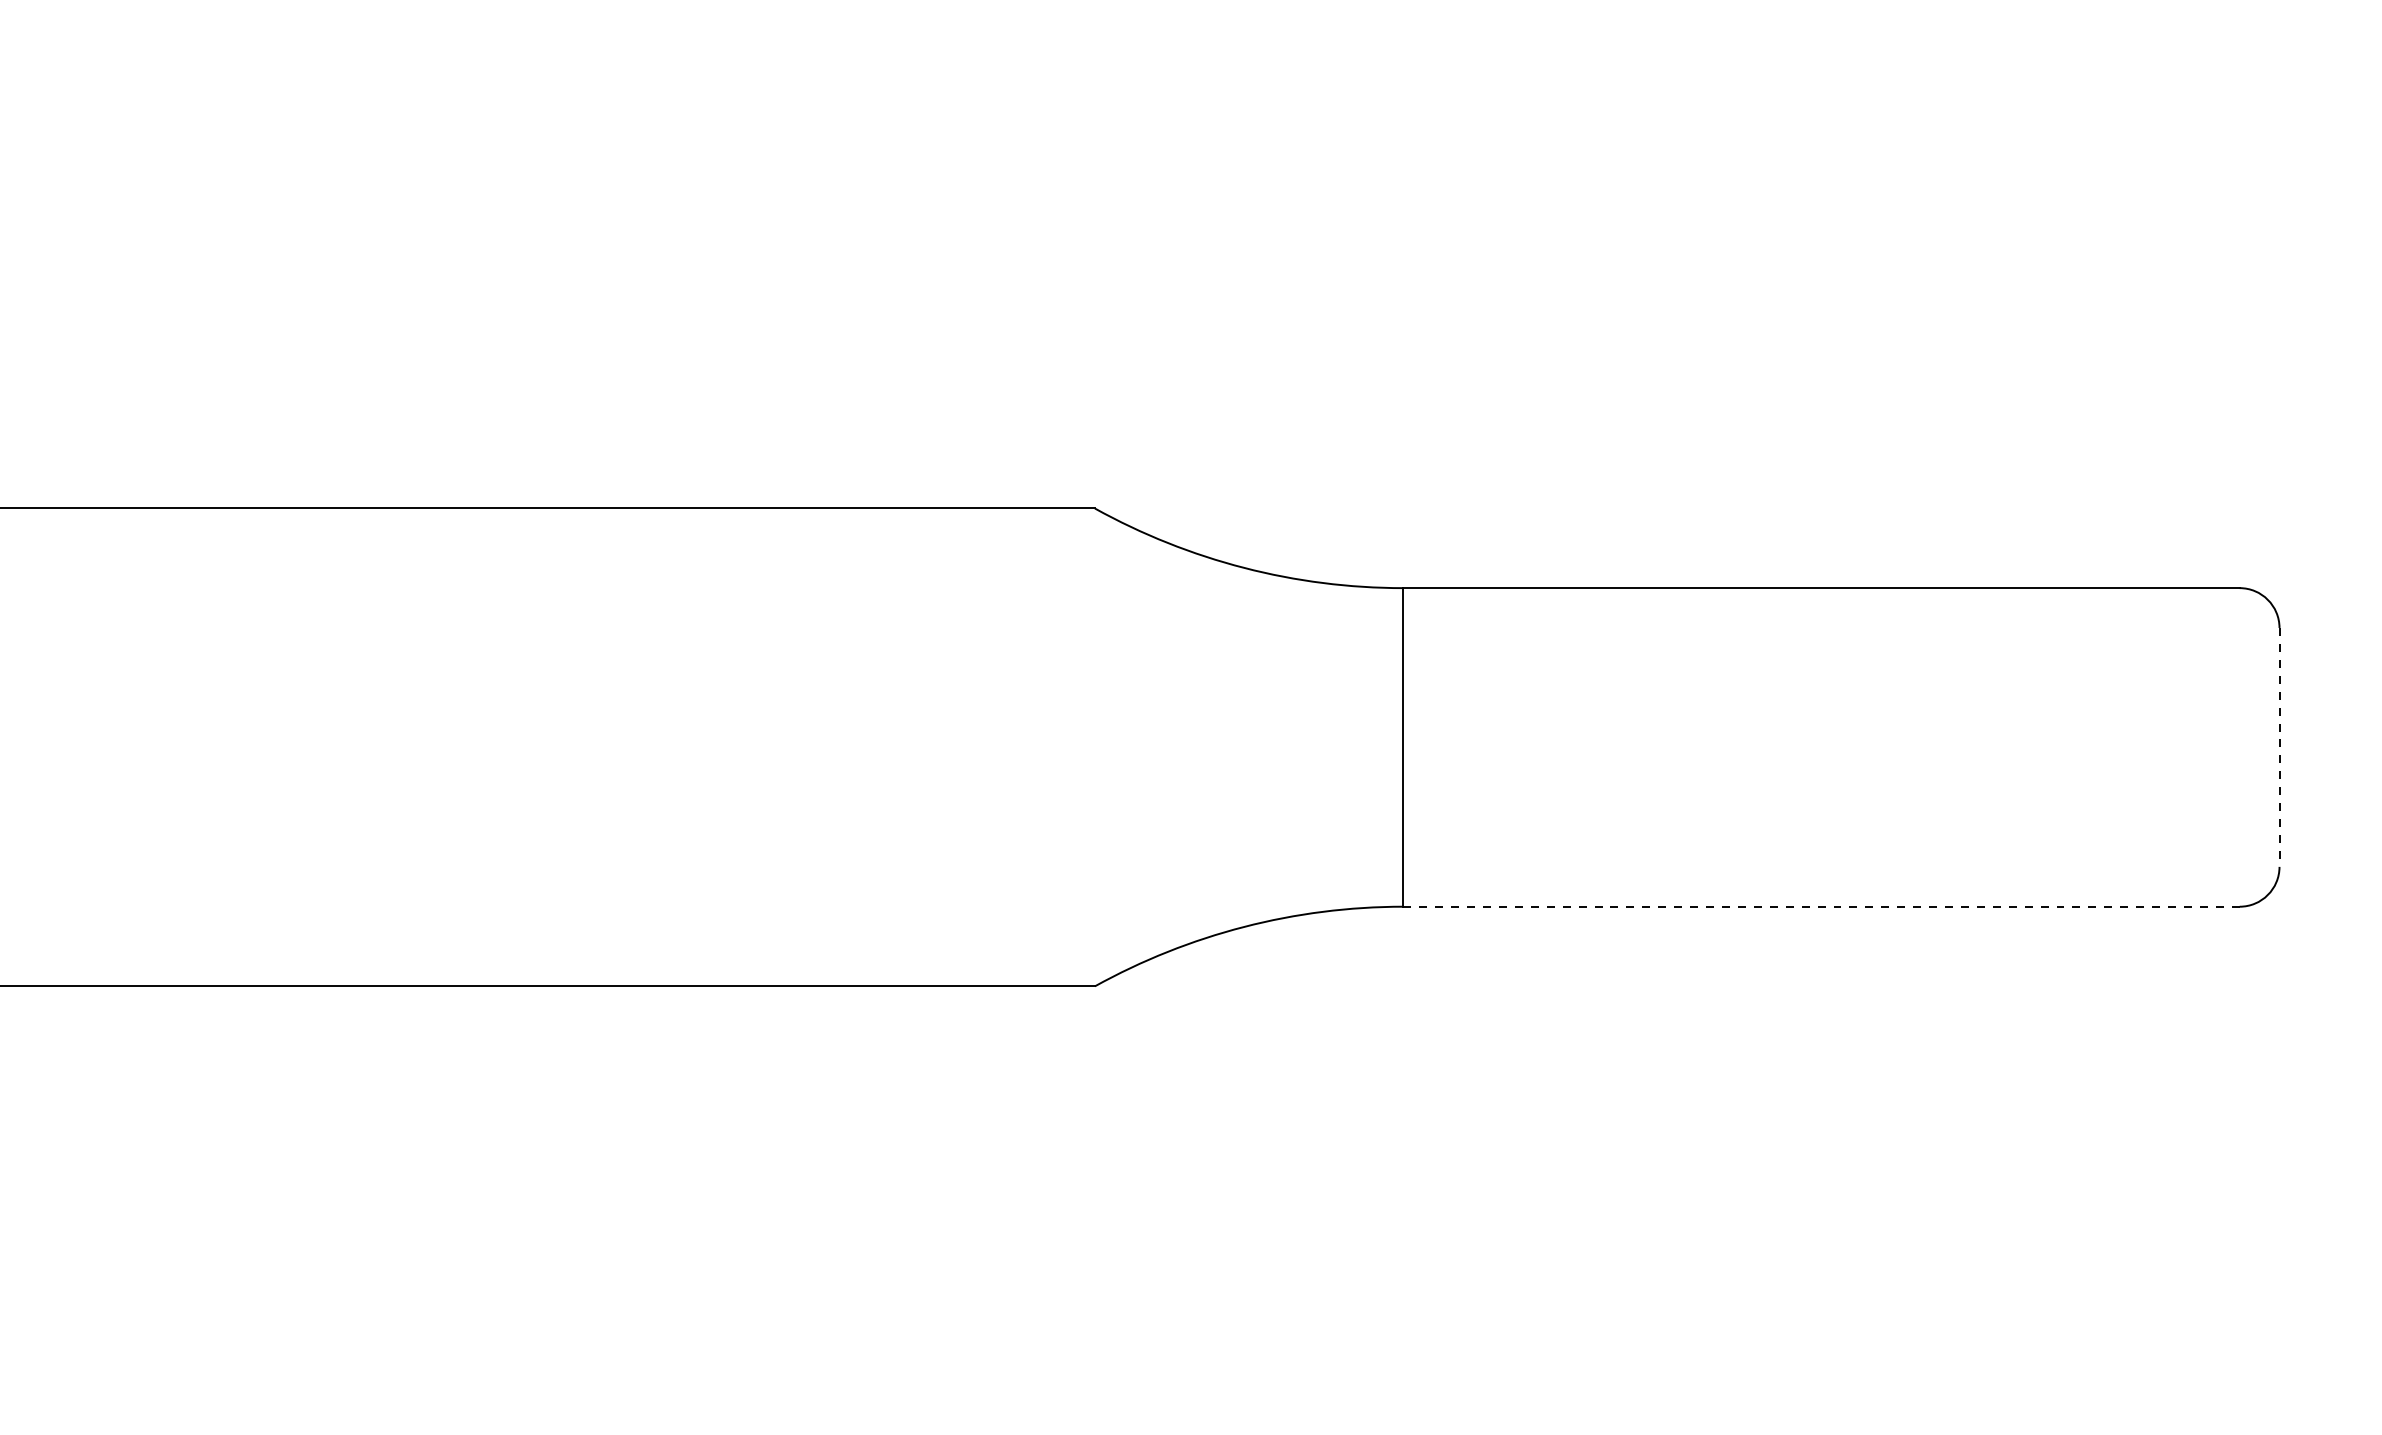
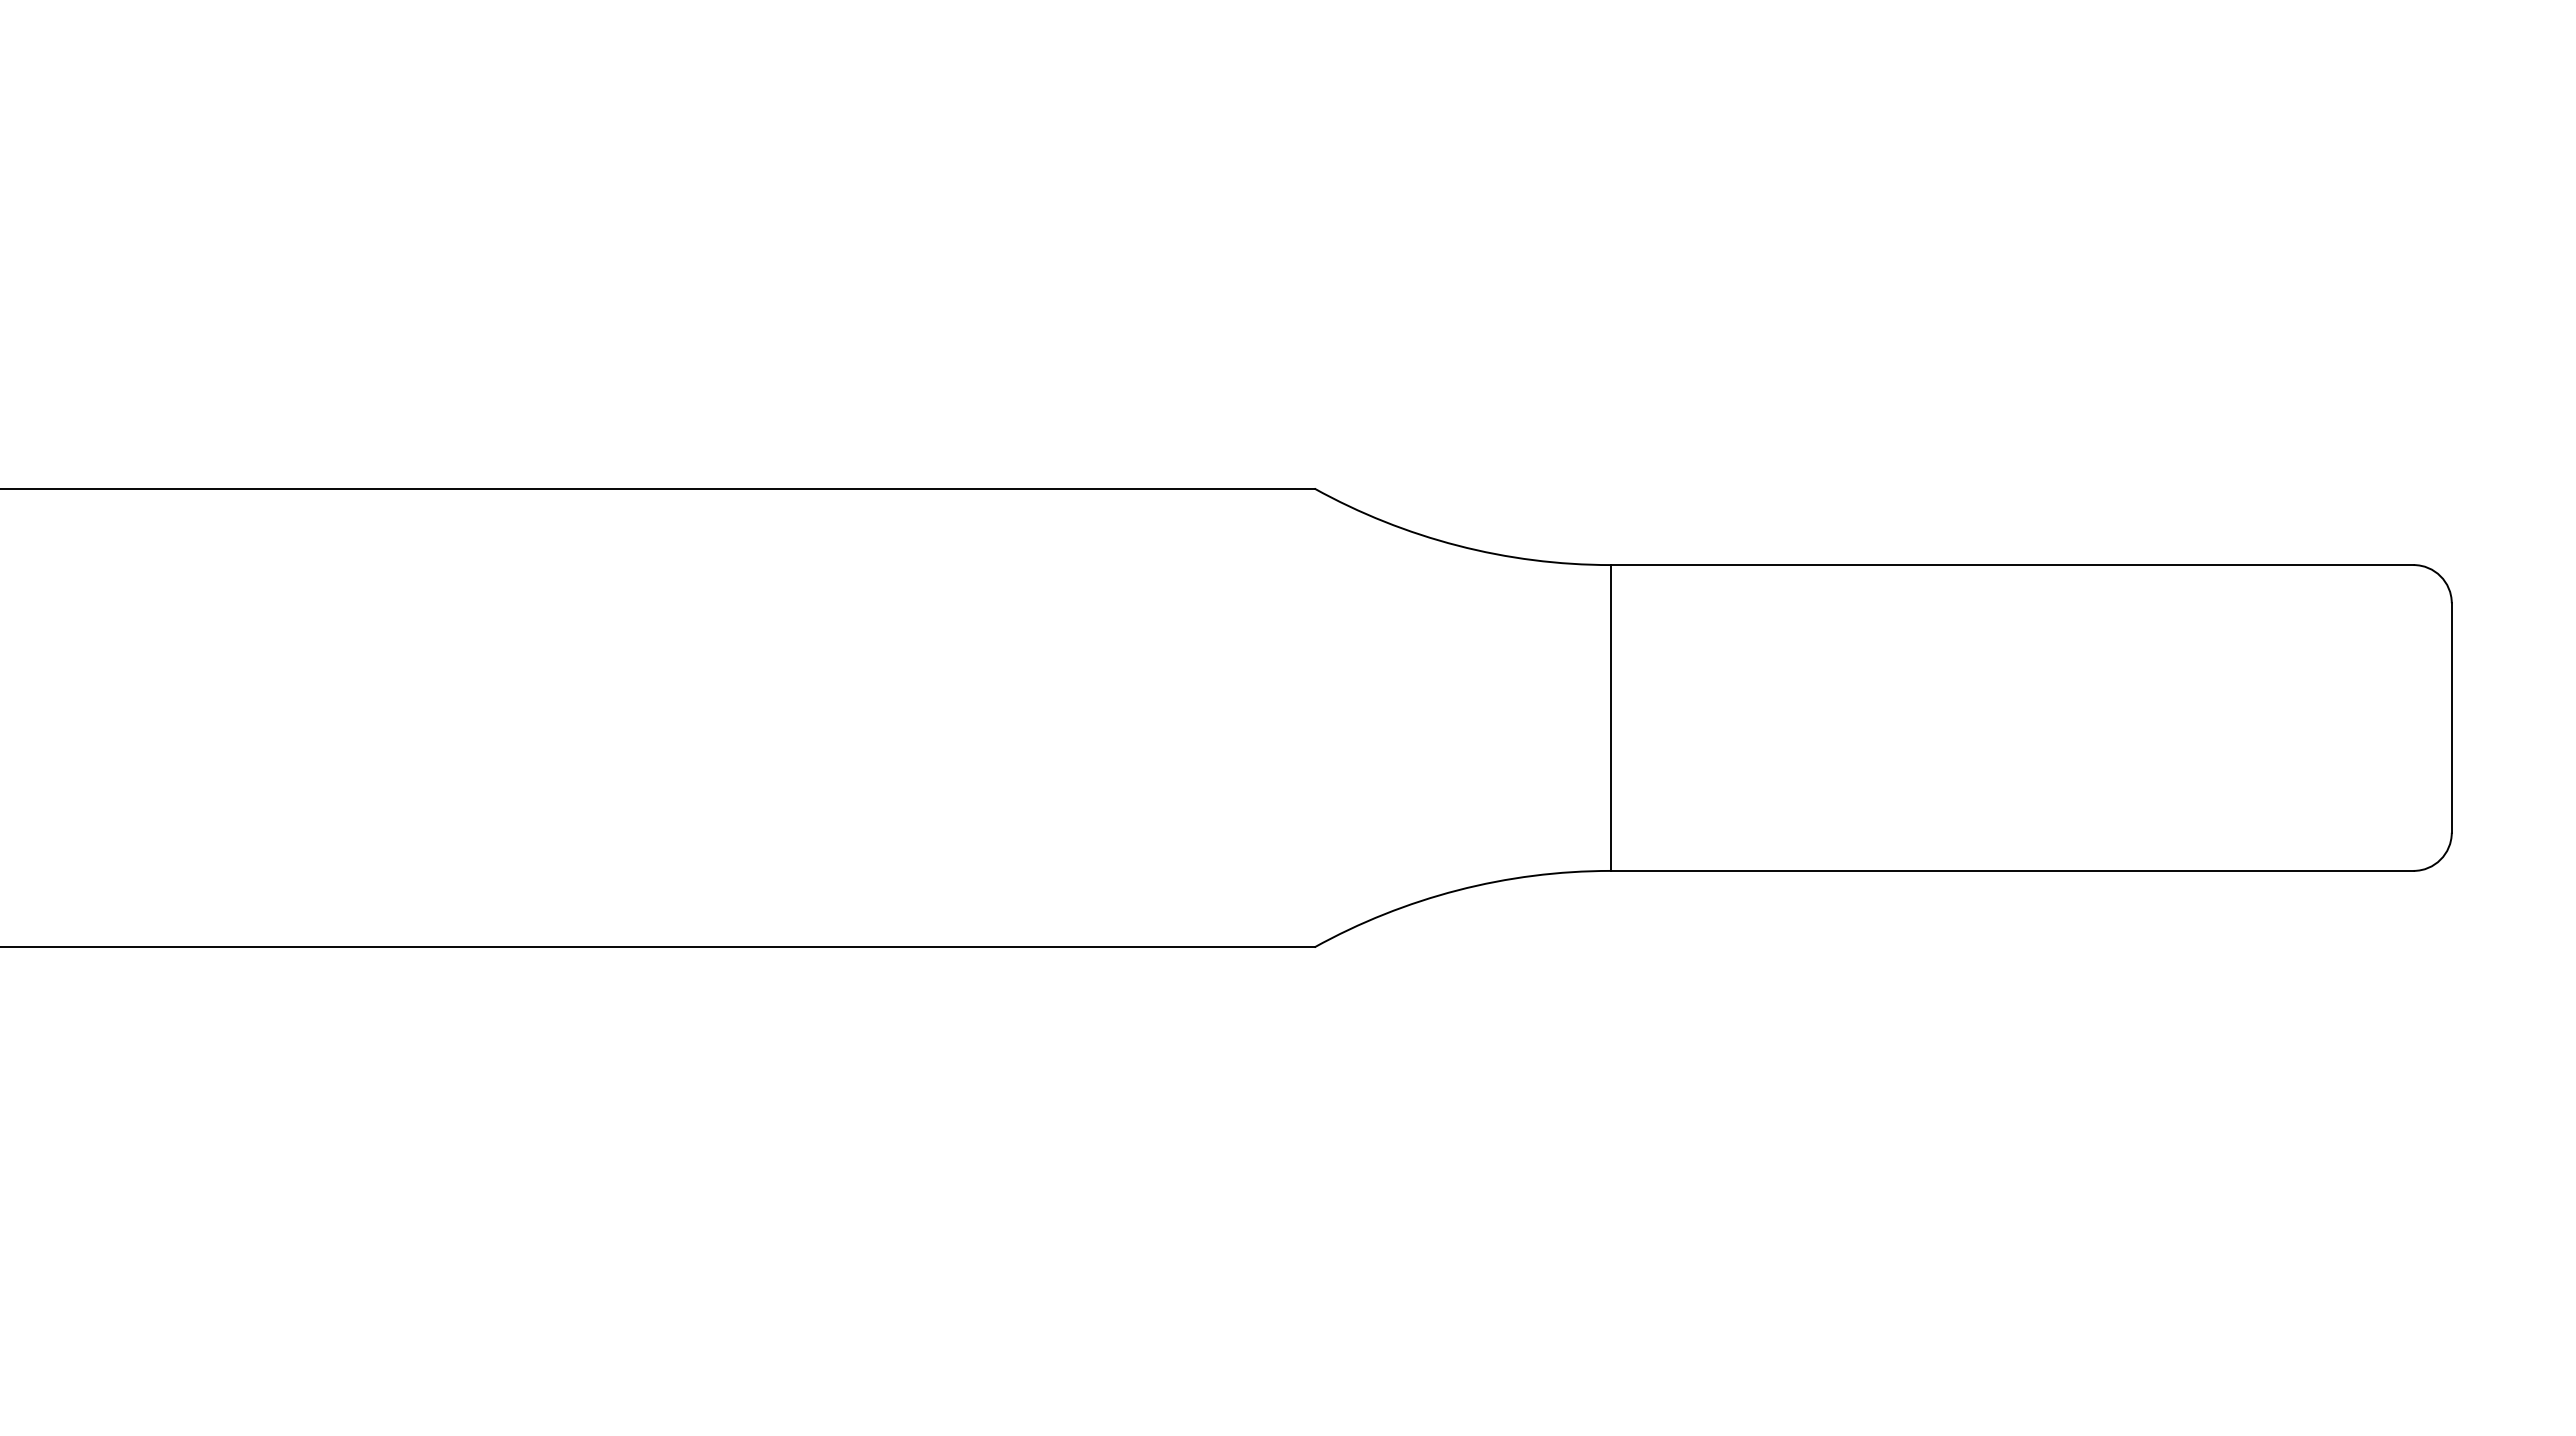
line: (2279, 747) -> (2451, 718), dashed -> solid
line: (1820, 906) -> (2011, 870), dashed -> solid

